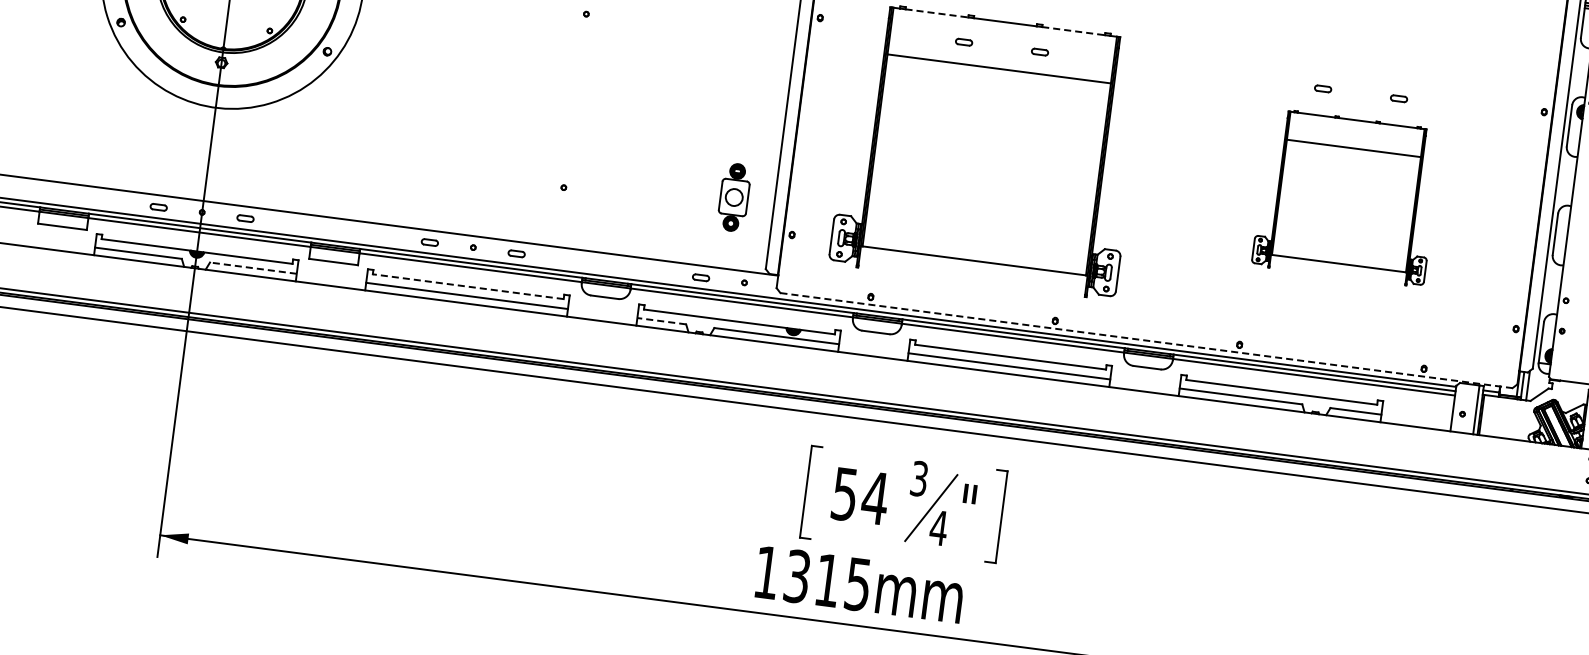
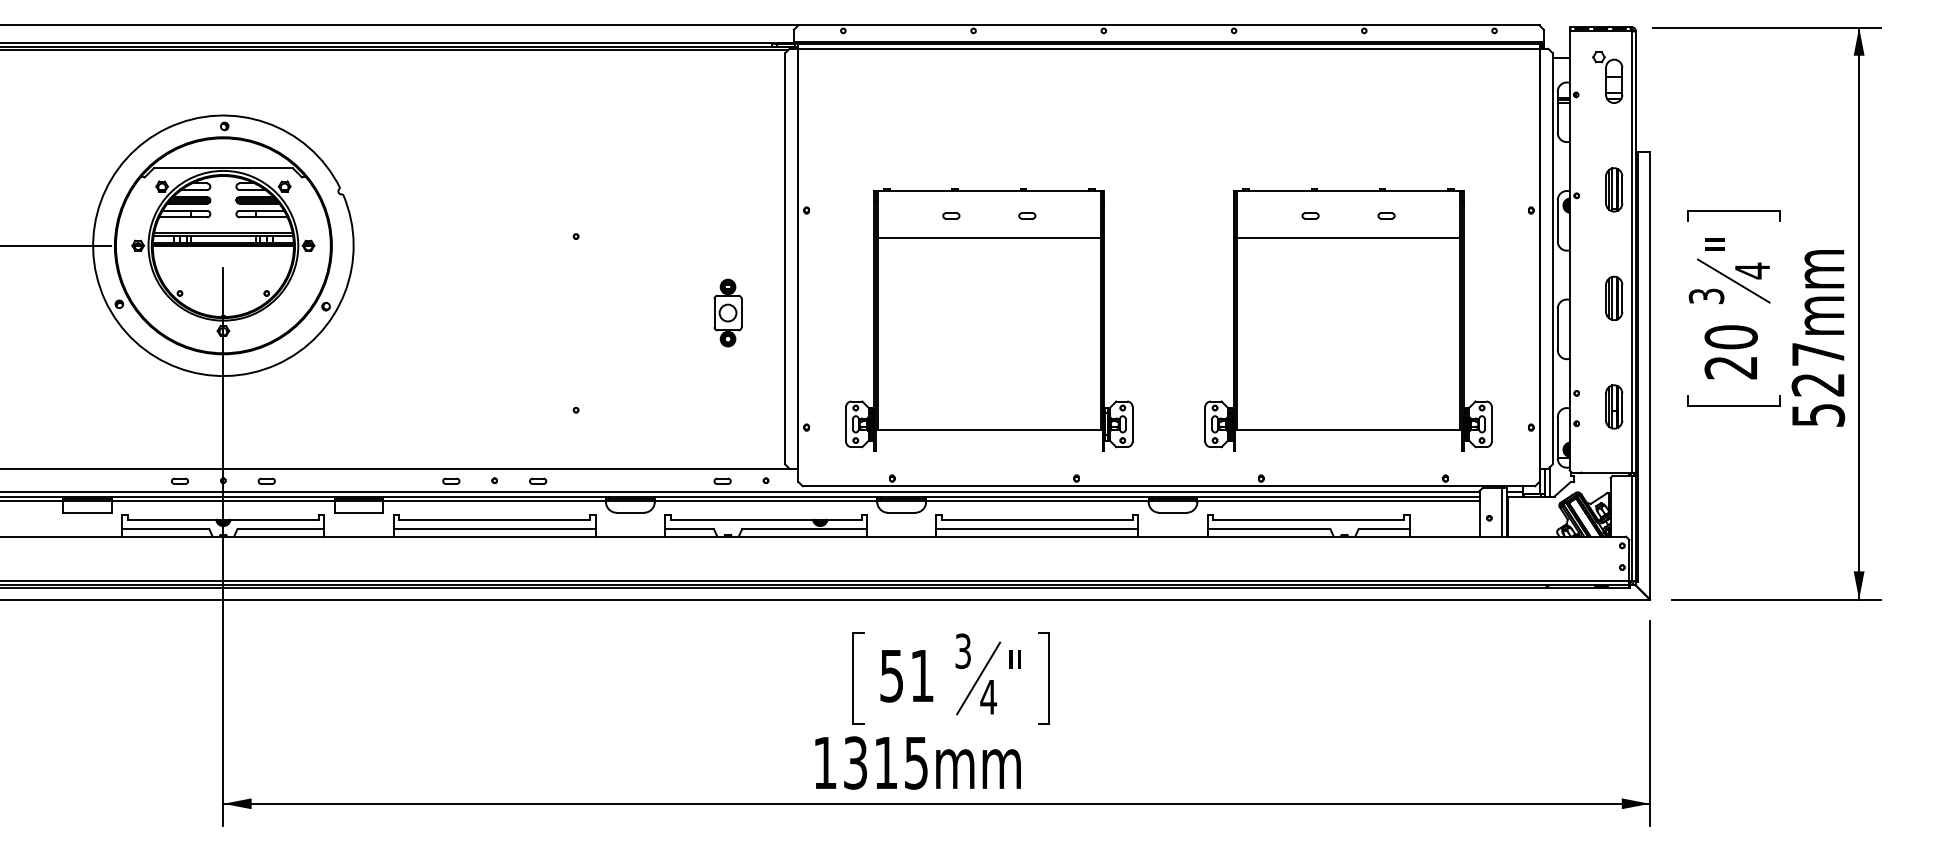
line: (937, 12) -> (921, 190), dashed -> solid
line: (1074, 30) -> (1058, 190), dashed -> solid
part: (733, 196) -> (727, 312), moved
part: (1347, 197) -> (1348, 319), size x1.67
line: (252, 268) -> (280, 529), dashed -> solid
line: (468, 286) -> (494, 519), dashed -> solid
line: (661, 321) -> (689, 529), dashed -> solid
line: (1146, 340) -> (1169, 486), dashed -> solid
text: (874, 497) -> (921, 675), 54 -> 51

